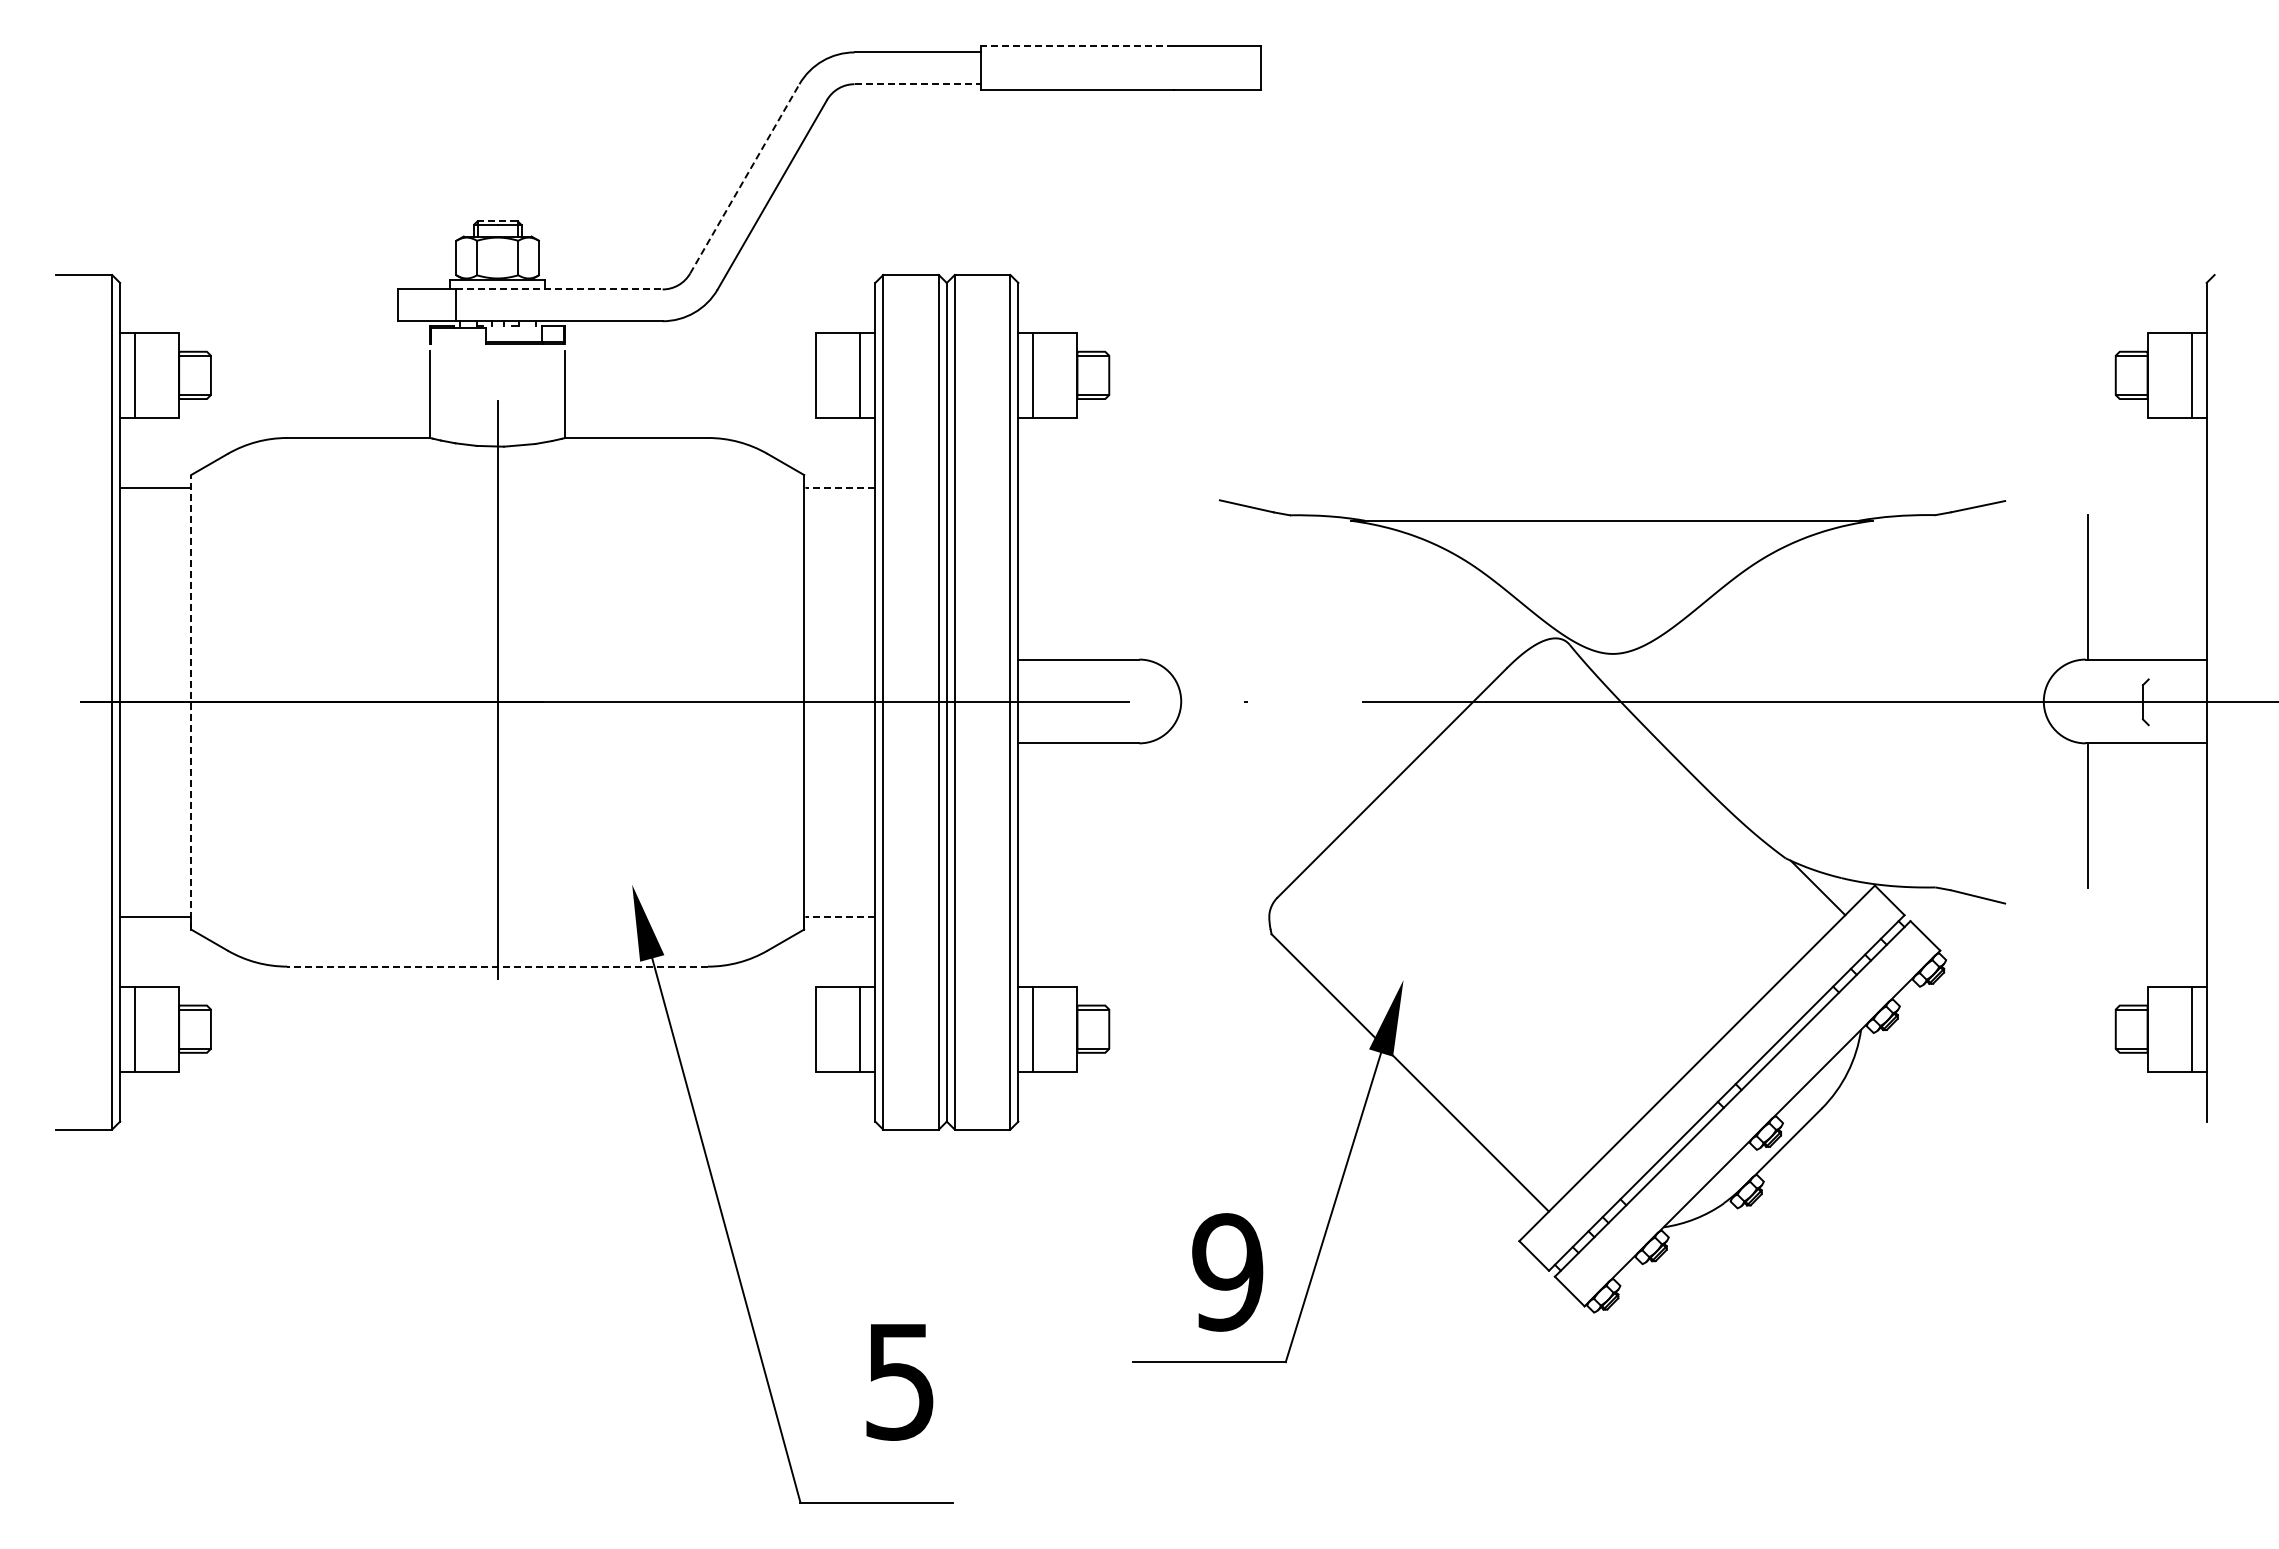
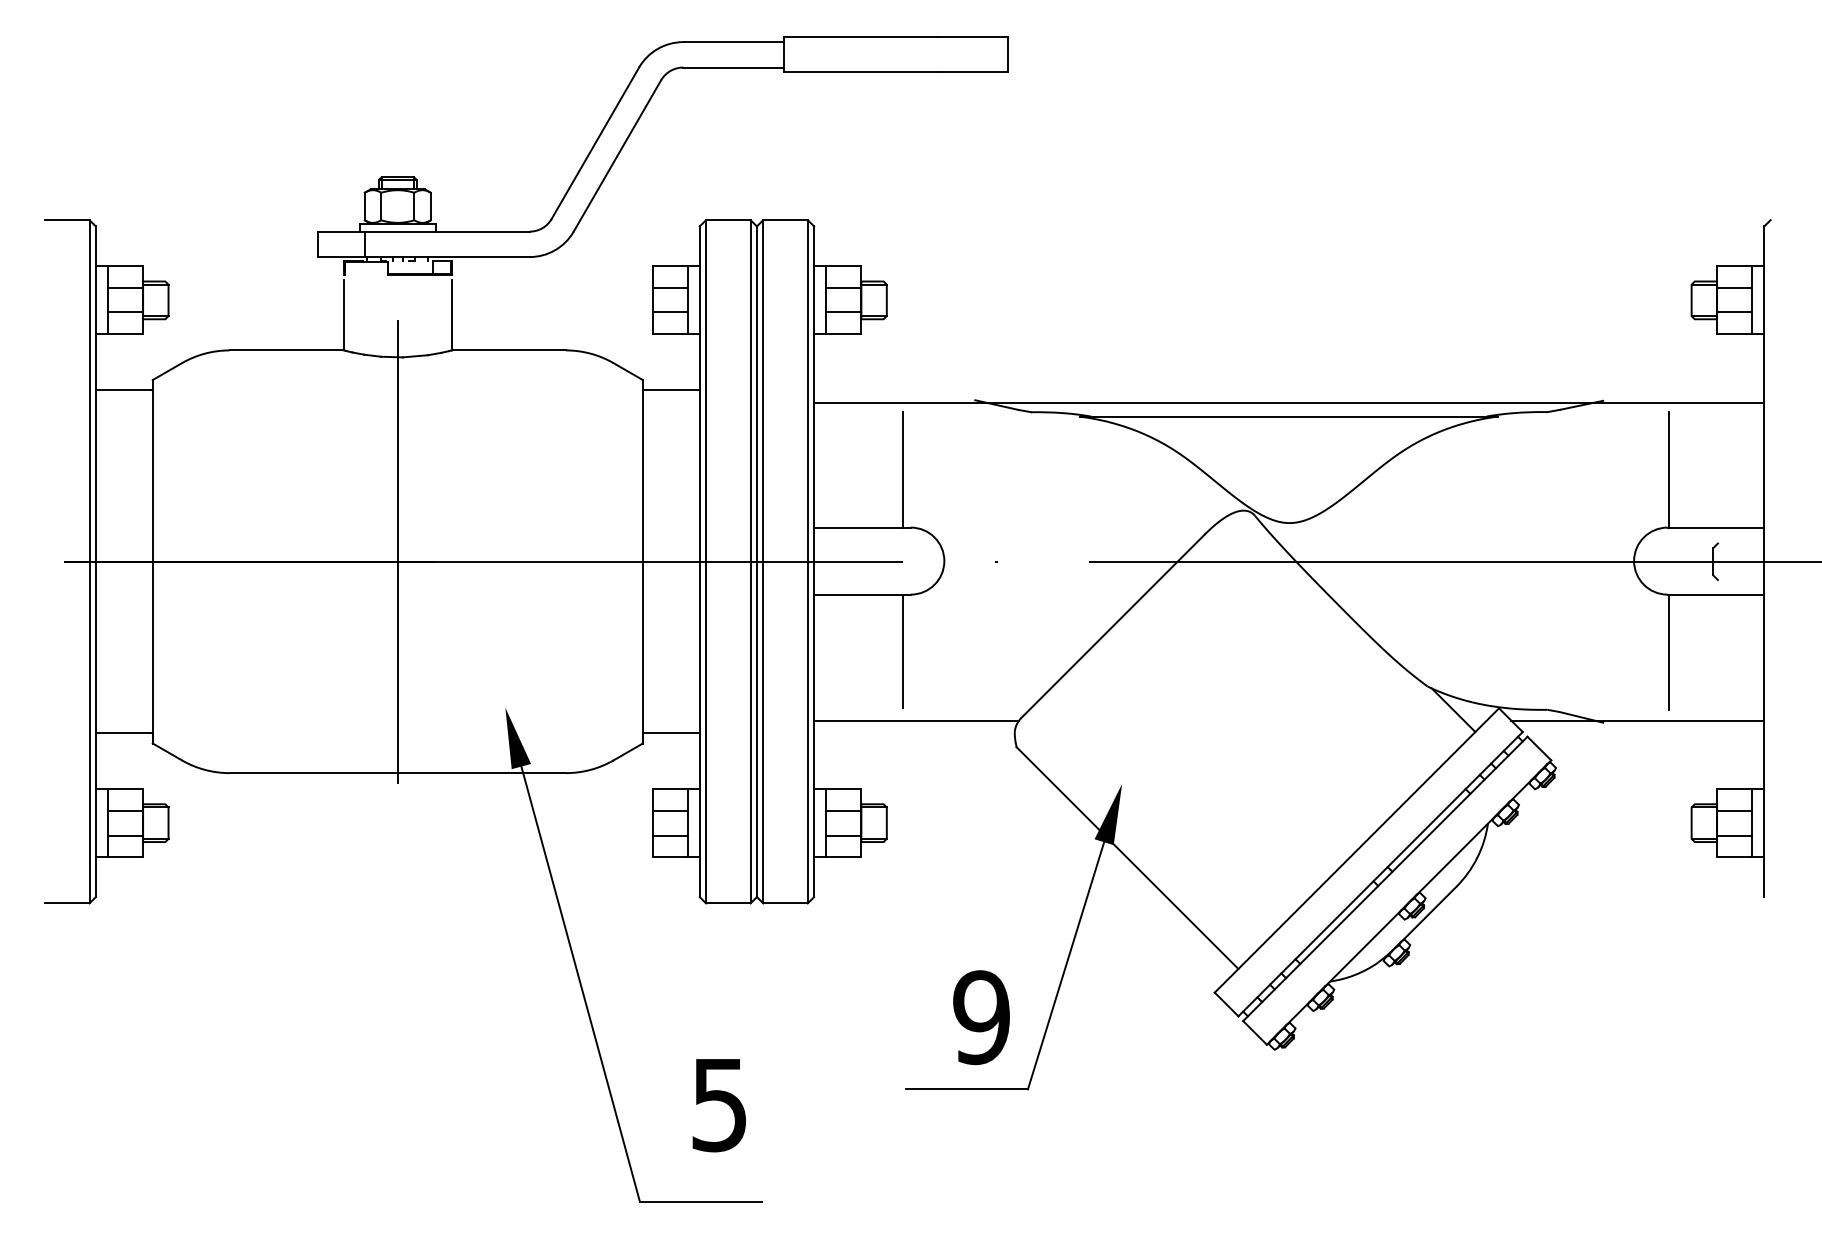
line: (1076, 46) -> (860, 37), dashed -> solid
line: (918, 84) -> (734, 67), dashed -> solid
line: (745, 178) -> (595, 142), dashed -> solid
line: (497, 220) -> (397, 176), dashed -> solid
line: (559, 289) -> (447, 231), dashed -> solid
line: (157, 359) -> (125, 287), added
line: (838, 359) -> (670, 287), added
line: (1055, 359) -> (843, 287), added
line: (2169, 359) -> (1734, 287), added
line: (157, 390) -> (125, 312), added
line: (838, 390) -> (670, 312), added
line: (1055, 390) -> (843, 312), added
line: (2169, 390) -> (1734, 312), added
line: (840, 487) -> (671, 390), dashed -> solid
line: (1612, 503) -> (1289, 402), added
line: (1129, 587) -> (903, 469), added
line: (191, 701) -> (152, 561), dashed -> solid
line: (1129, 814) -> (903, 651), added
line: (1146, 901) -> (916, 721), added
line: (2048, 901) -> (1637, 721), added
line: (840, 916) -> (671, 733), dashed -> solid
line: (497, 966) -> (397, 773), dashed -> solid
line: (157, 1014) -> (125, 811), added
line: (838, 1014) -> (670, 811), added
line: (1055, 1014) -> (843, 811), added
line: (2169, 1014) -> (1734, 811), added
line: (157, 1044) -> (125, 835), added
line: (838, 1044) -> (670, 835), added
line: (1055, 1044) -> (843, 835), added
line: (2169, 1044) -> (1734, 835), added

